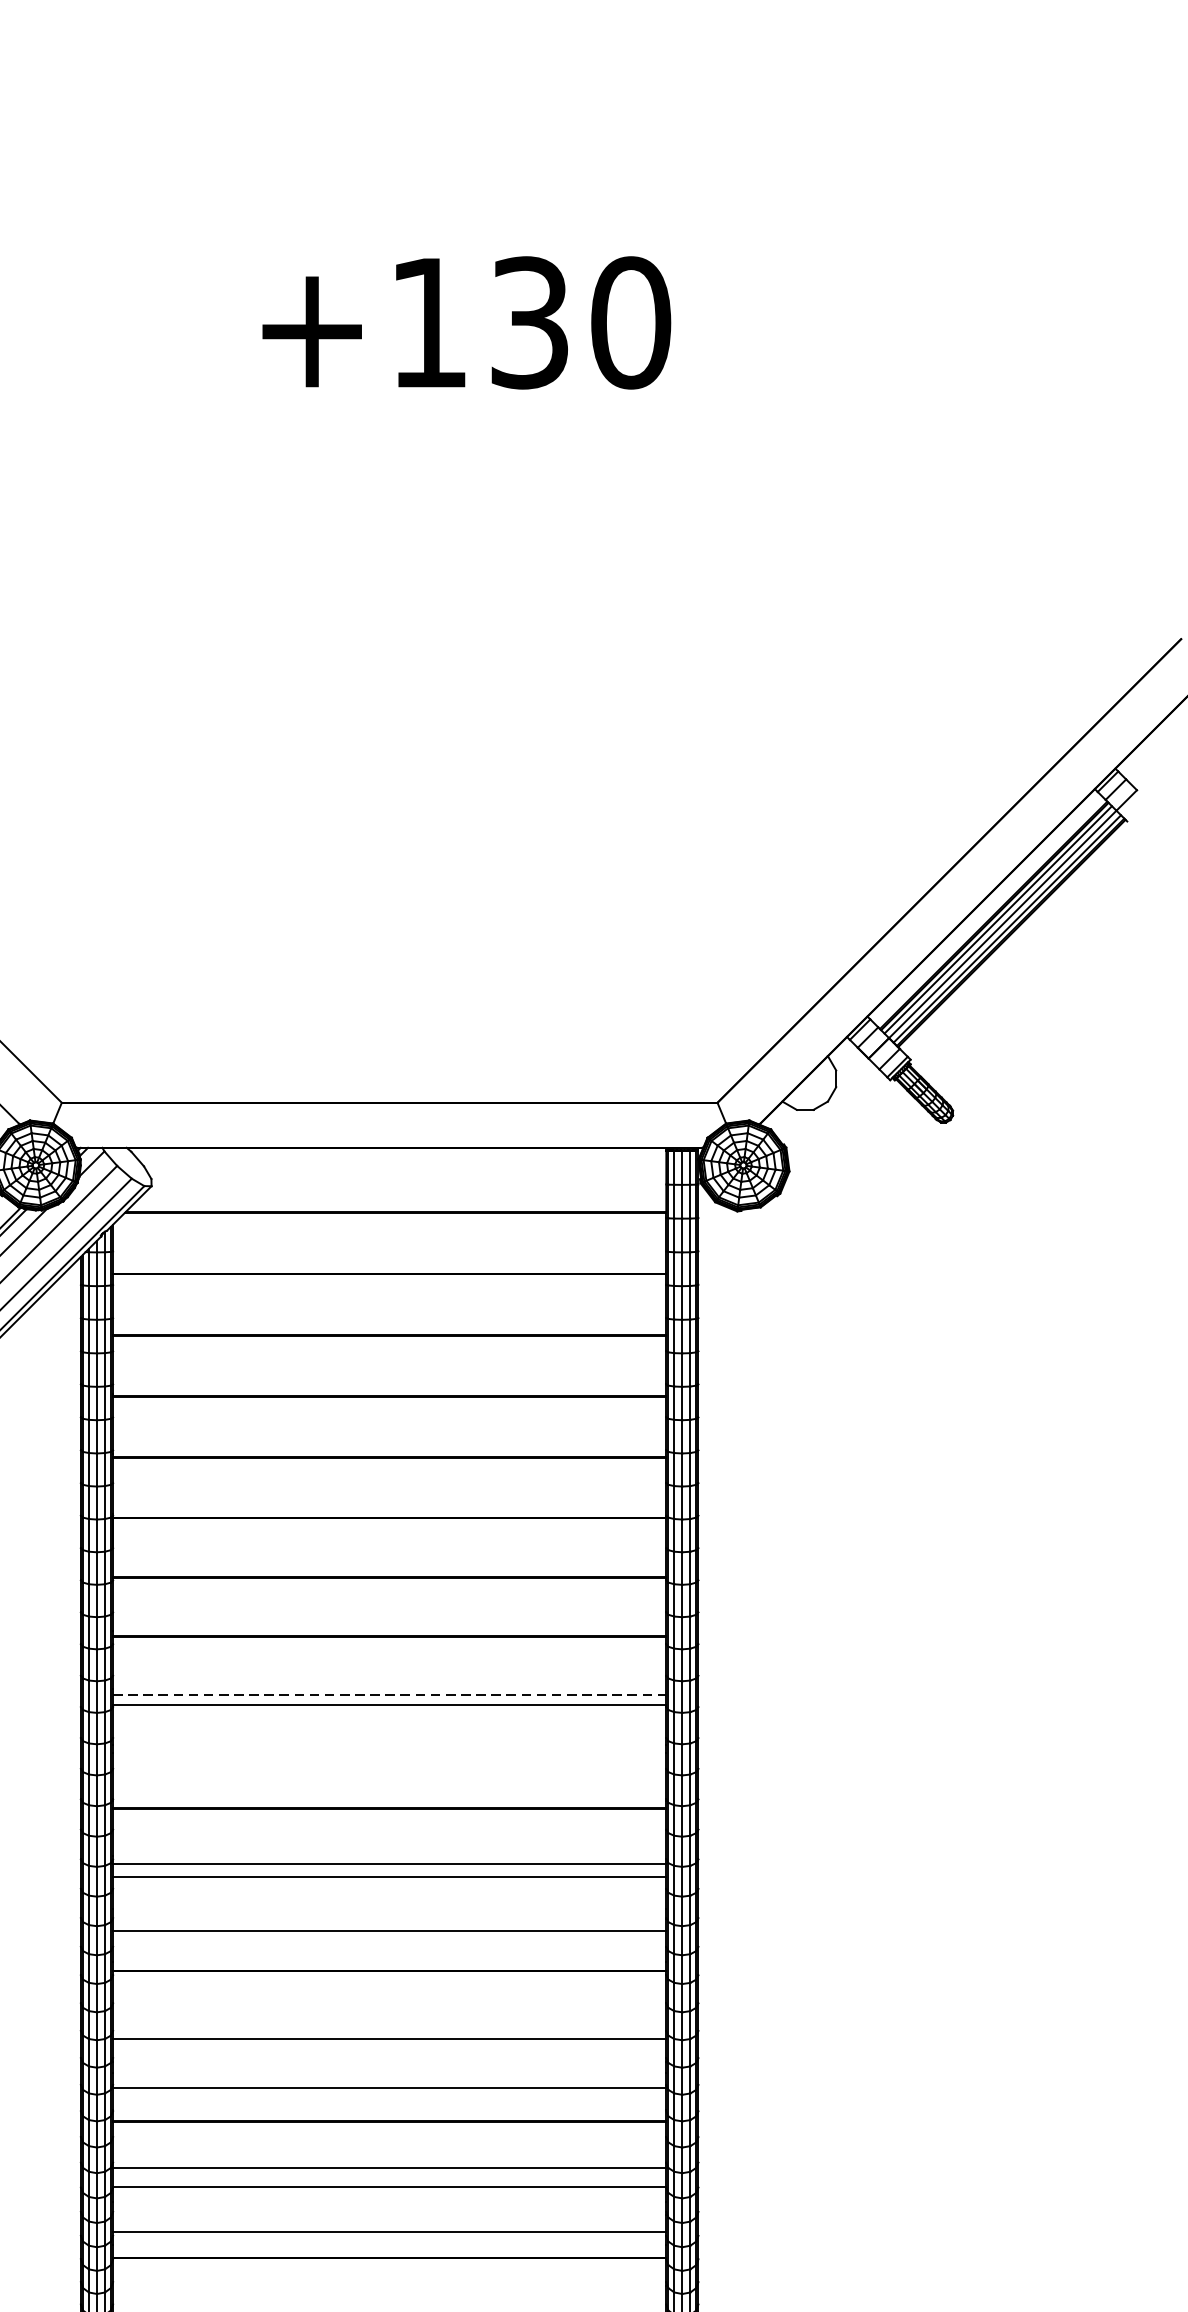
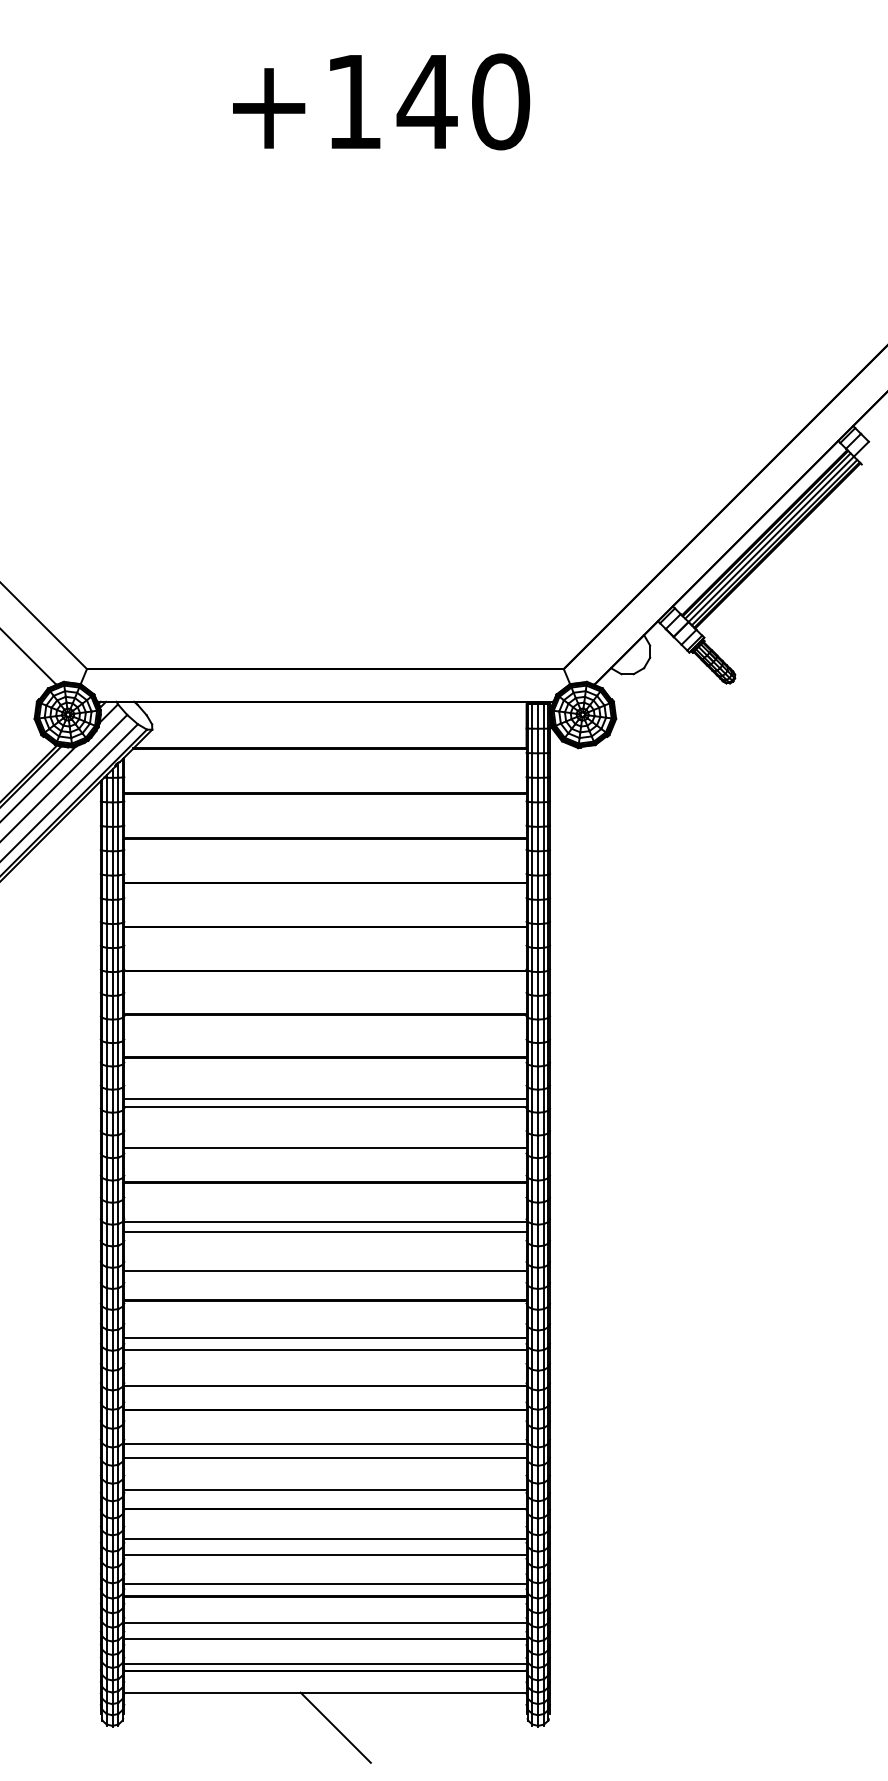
text: (528, 322) -> (426, 101), +130 -> +140
line: (389, 1694) -> (325, 1099), dashed -> solid
line: (389, 1762) -> (325, 1148), added
line: (389, 2021) -> (325, 1337), added
line: (389, 2299) -> (325, 1539), added

